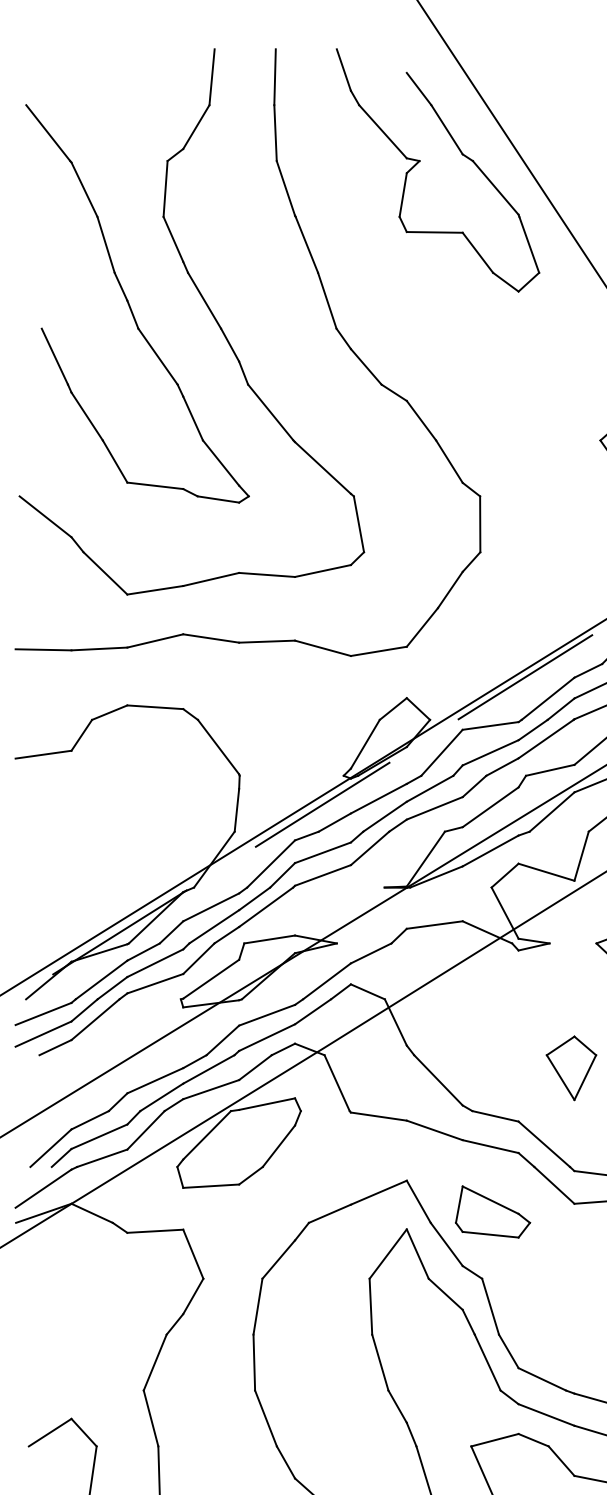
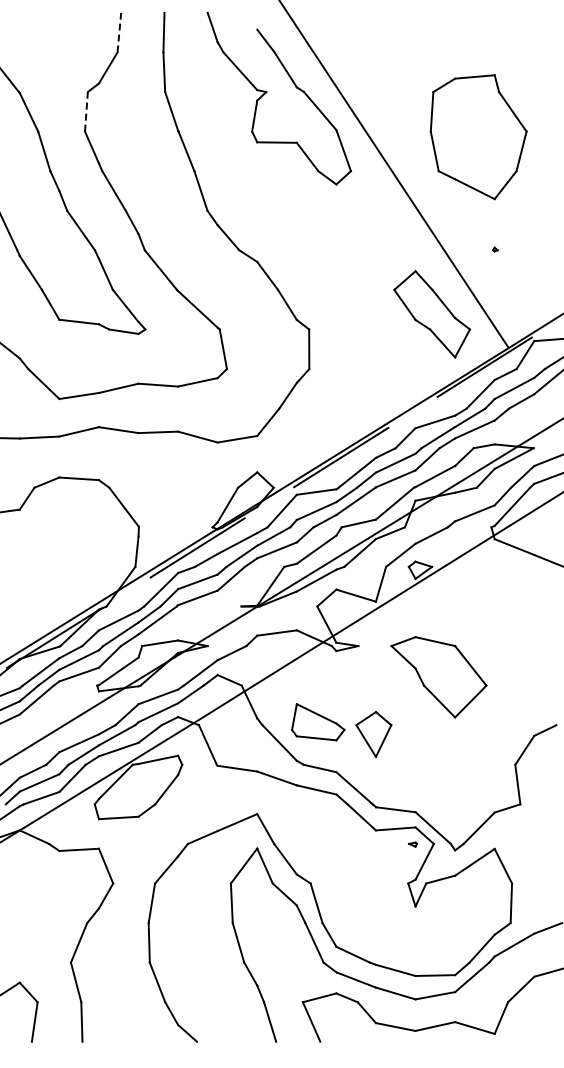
line: (212, 76) -> (119, 32), solid -> dashed
line: (165, 188) -> (86, 111), solid -> dashed
part: (493, 1212) -> (318, 722), moved

